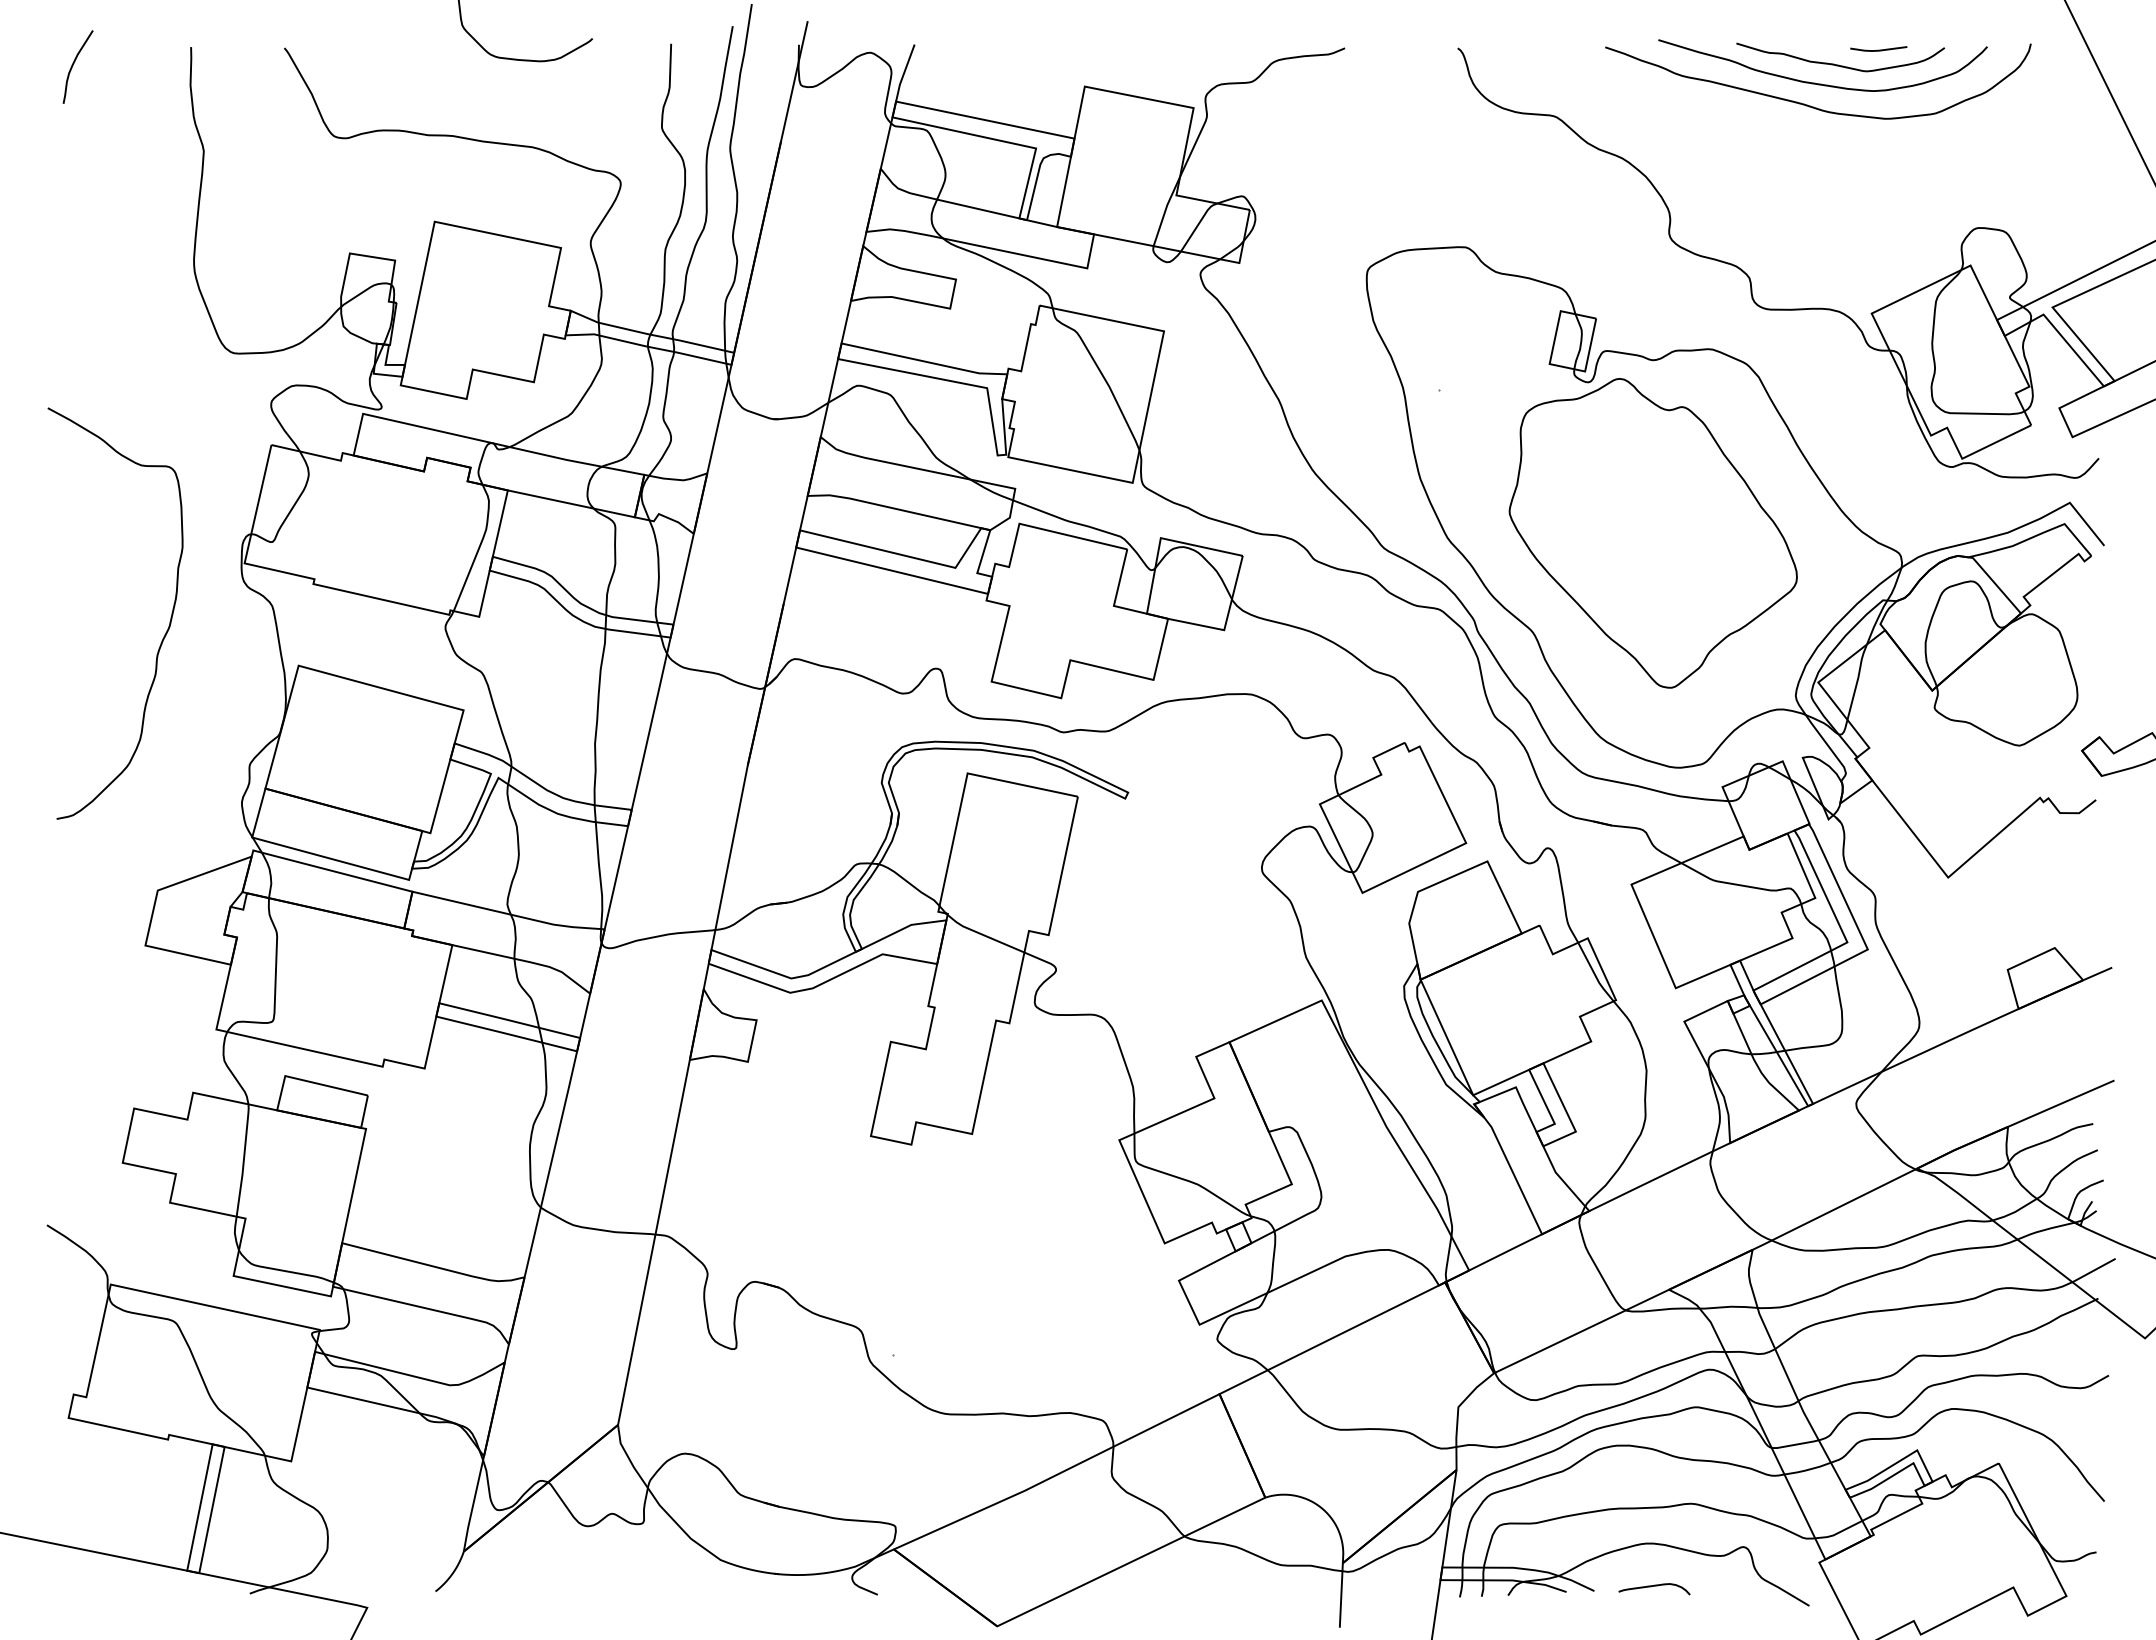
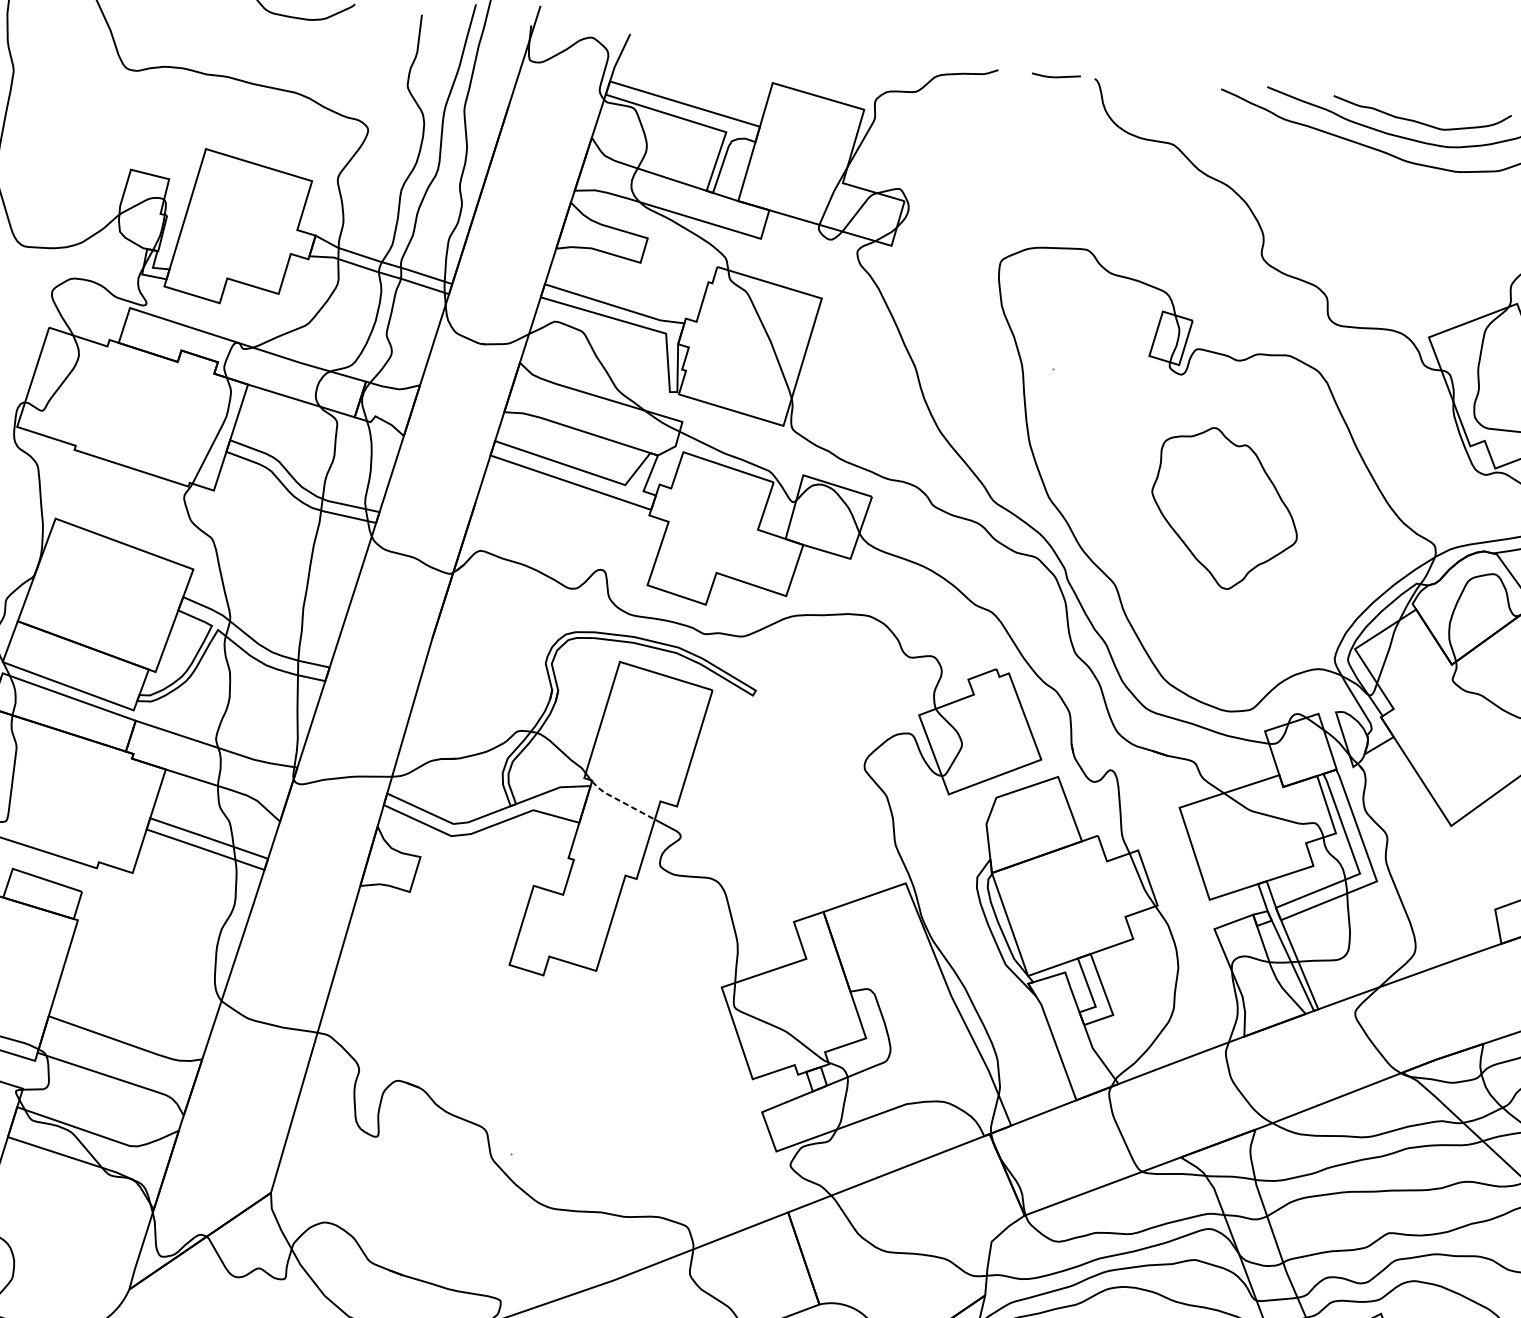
line: (1878, 49) -> (1056, 76), moved
part: (1652, 533) -> (1224, 508), size x0.6
line: (984, 935) -> (622, 801), solid -> dashed

